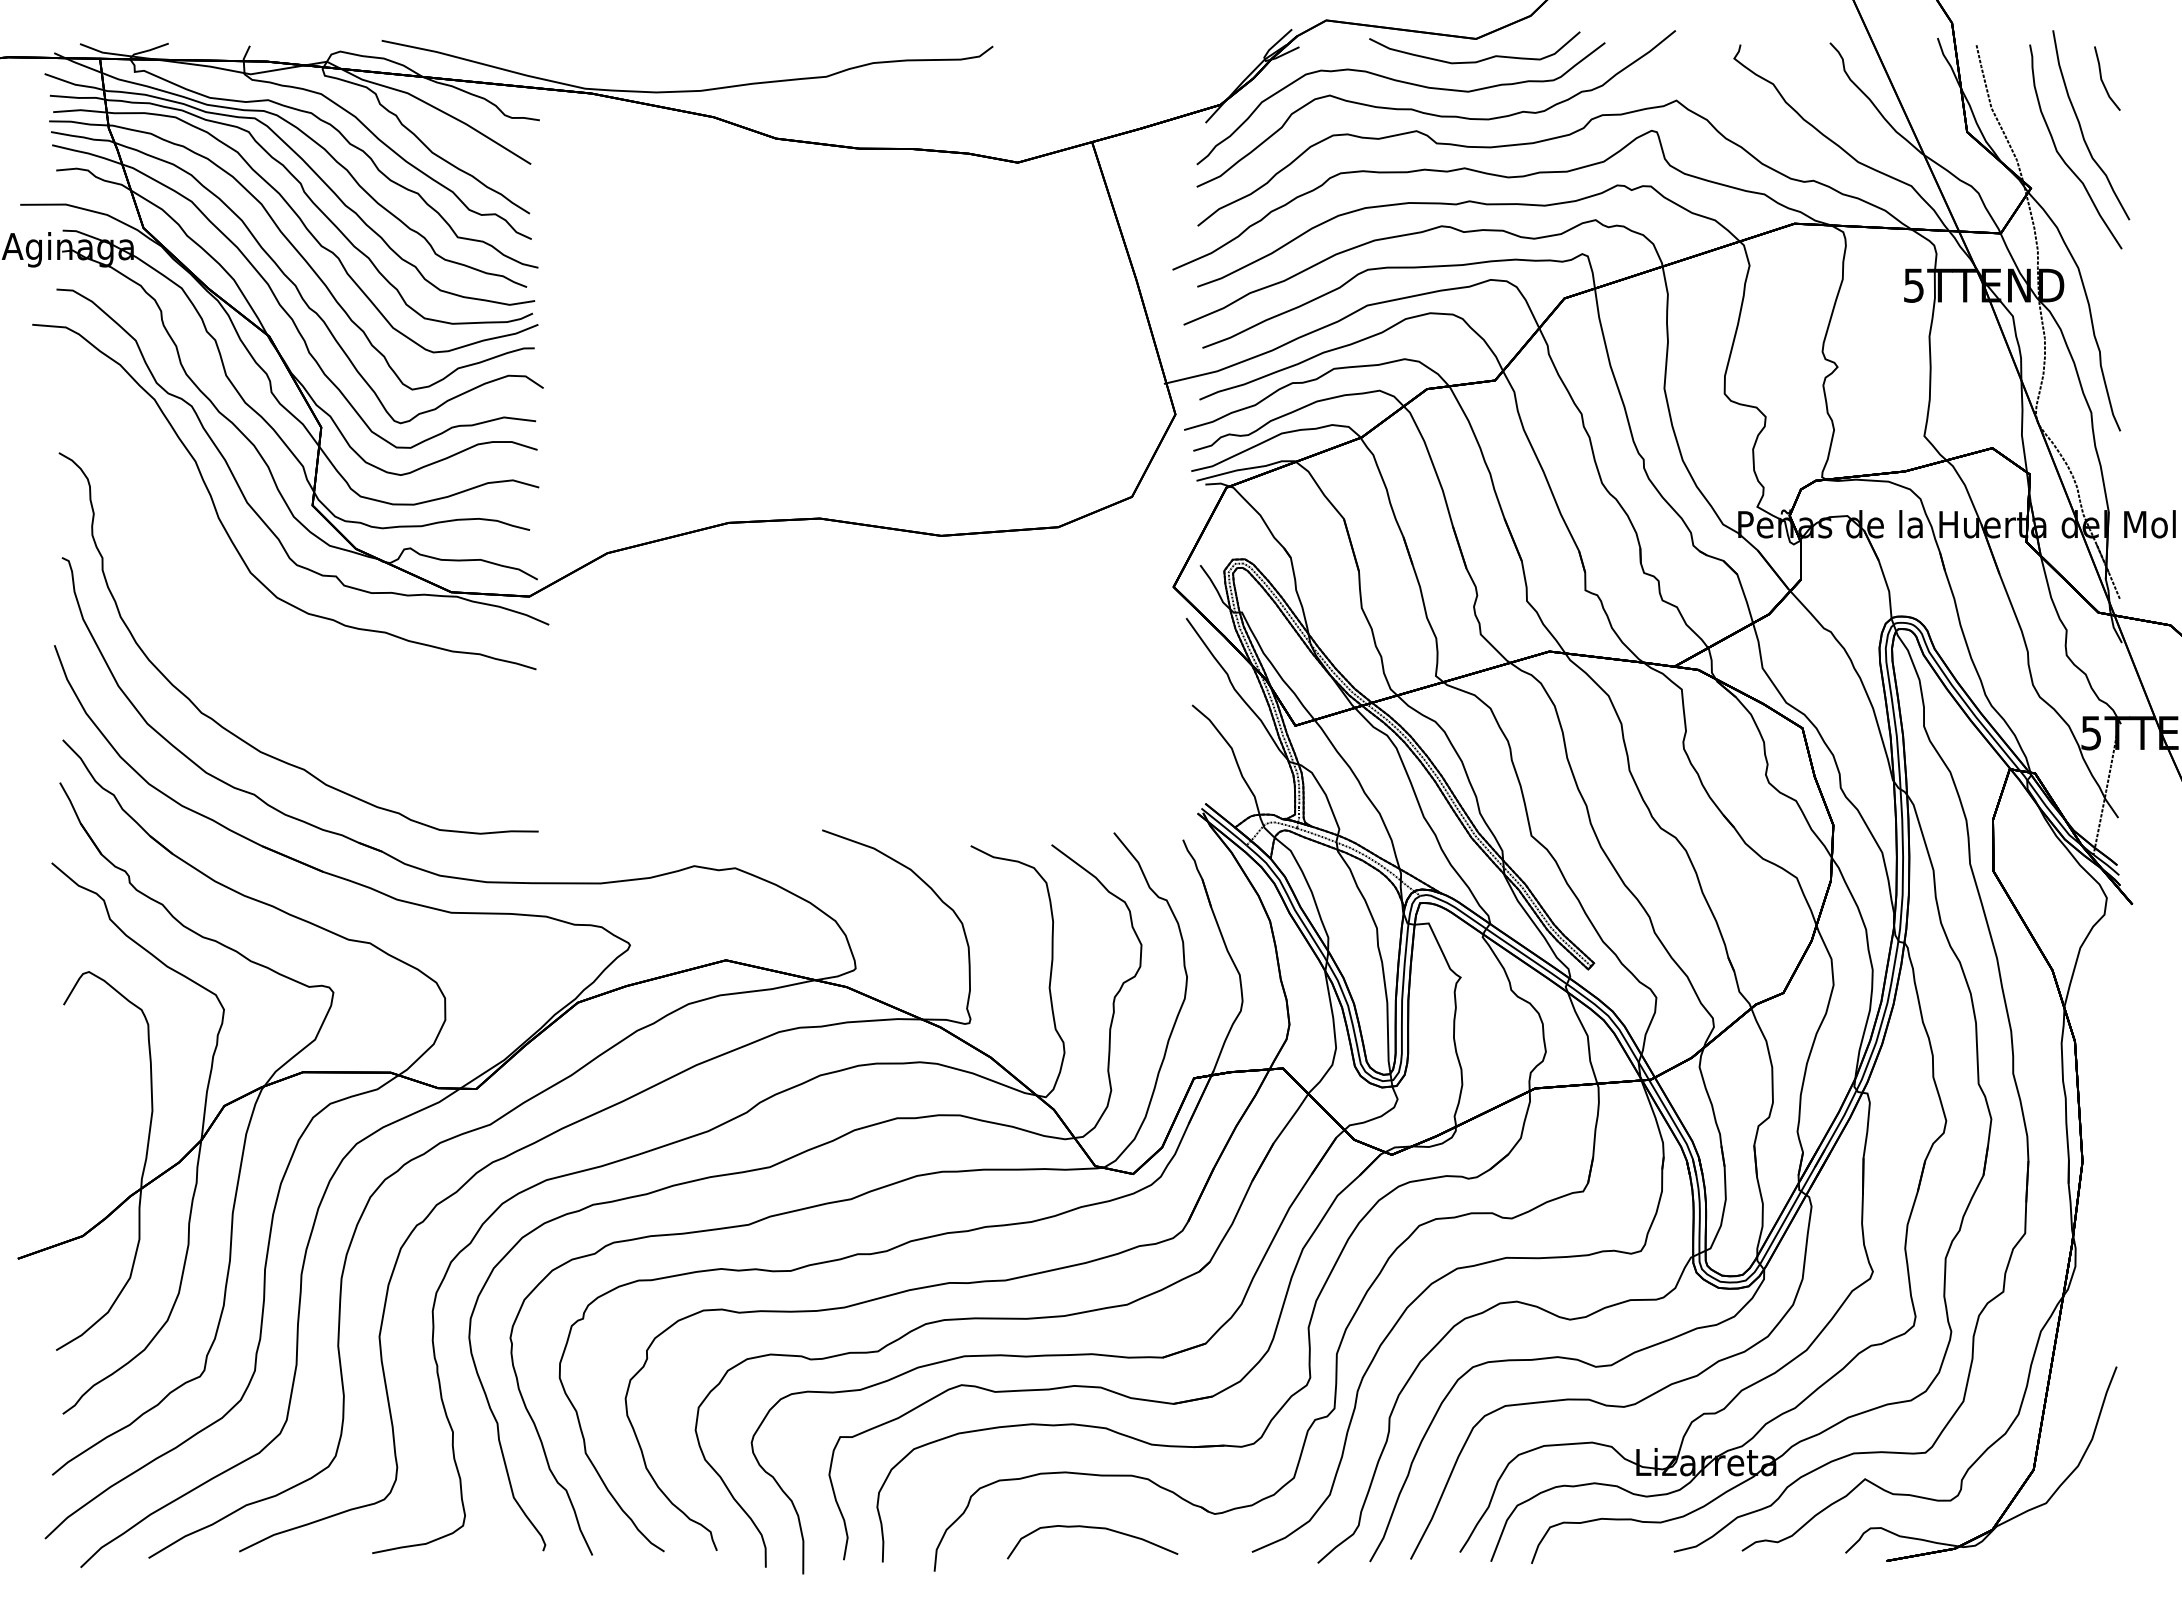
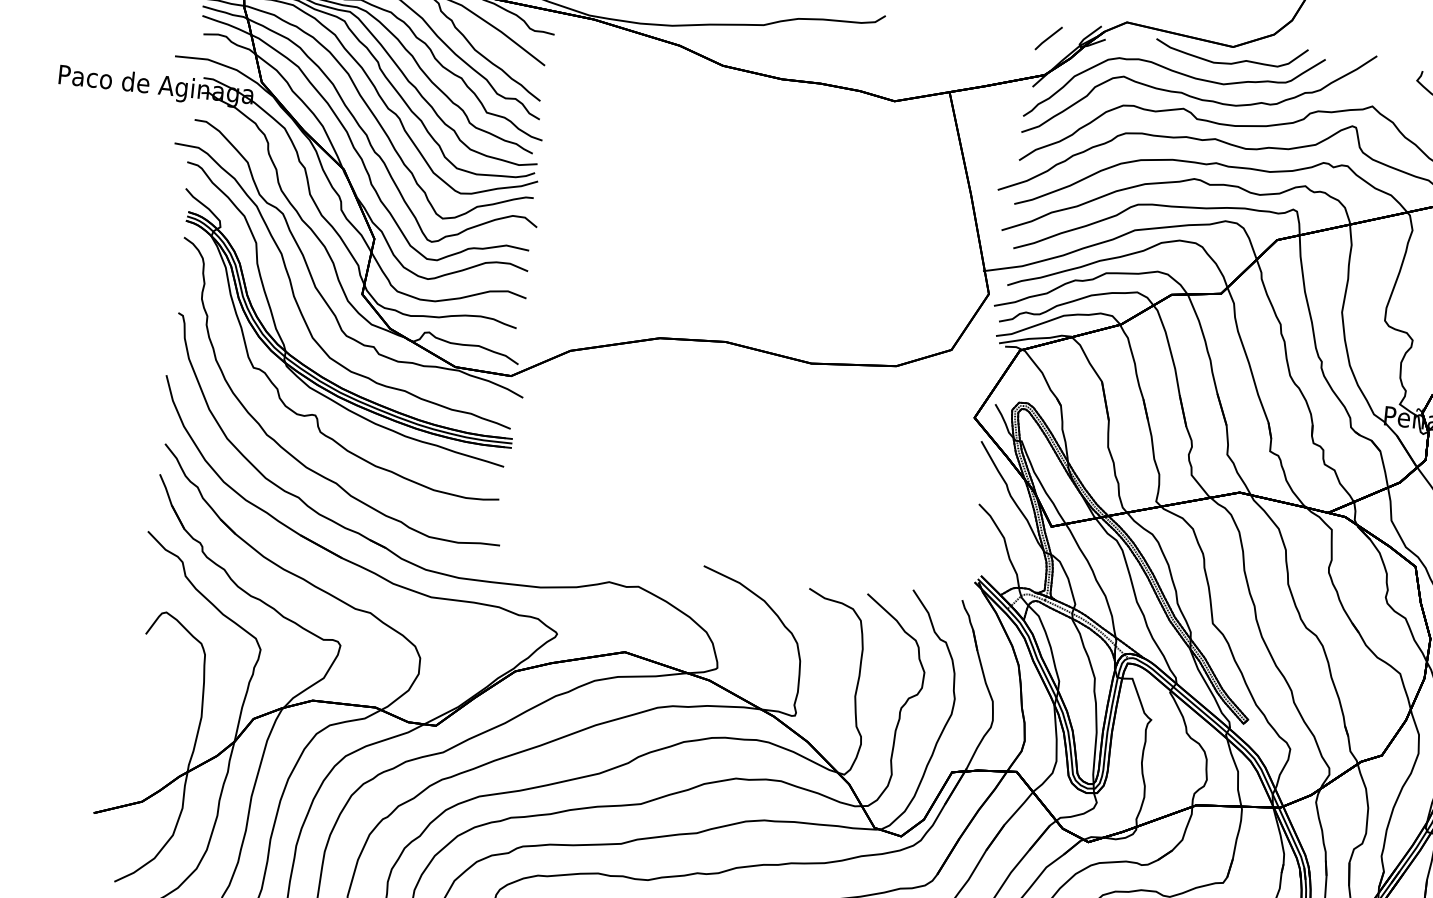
line: (1220, 53) -> (1048, 38), added
part: (264, 621) -> (319, 373), added

